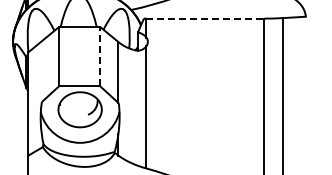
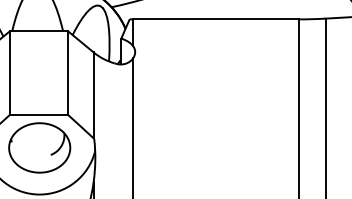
line: (205, 18) -> (216, 19), dashed -> solid
line: (100, 56) -> (68, 72), dashed -> solid

